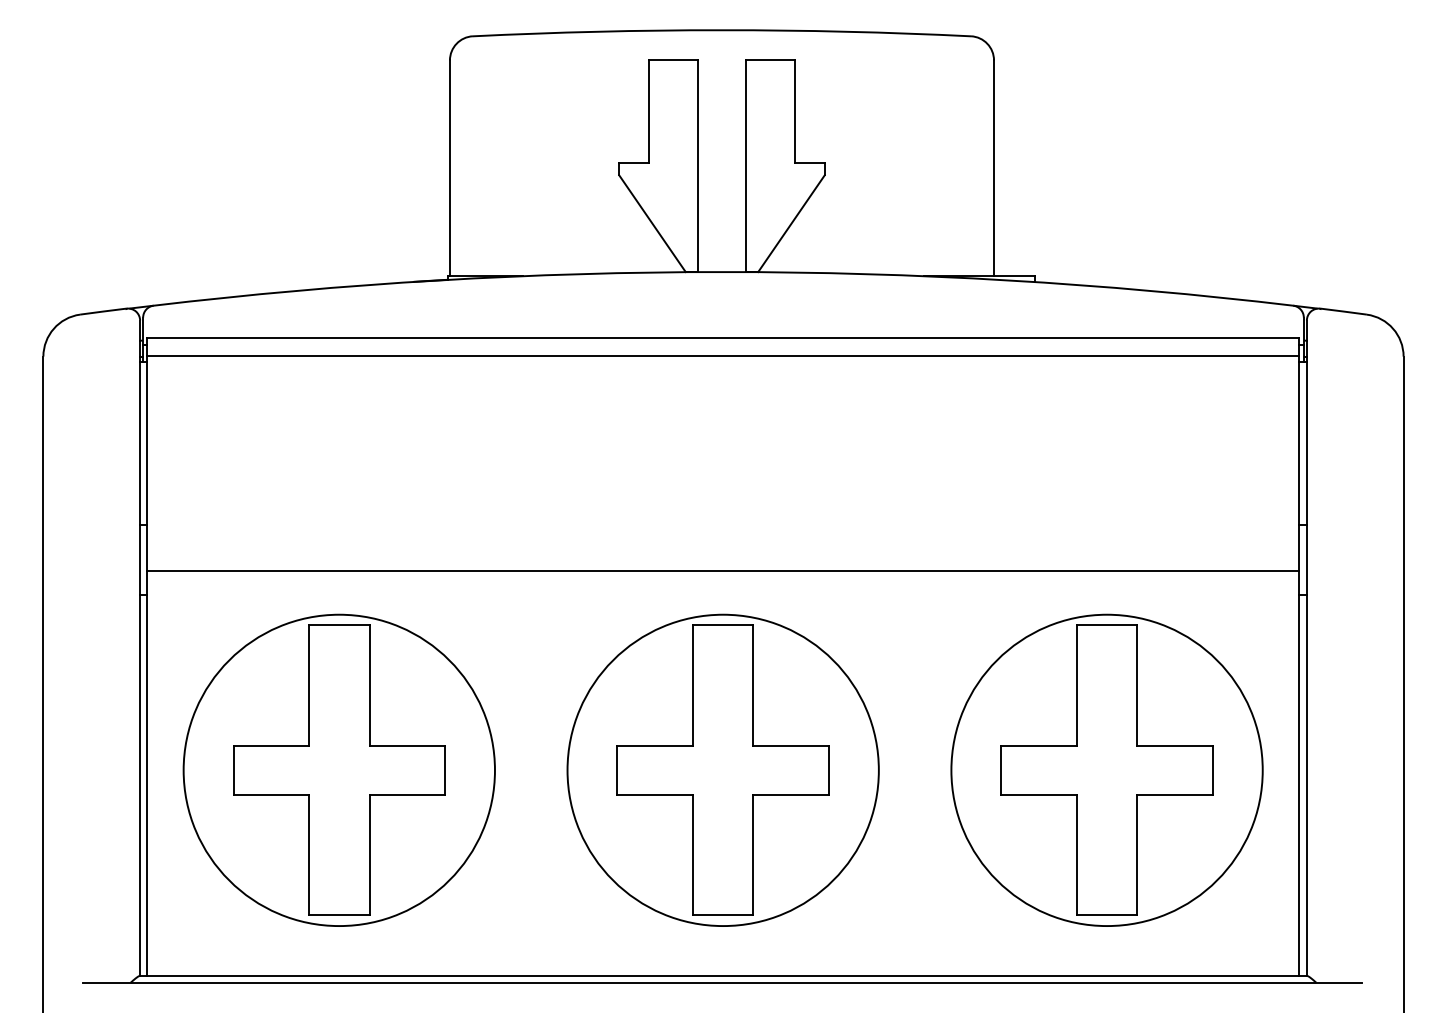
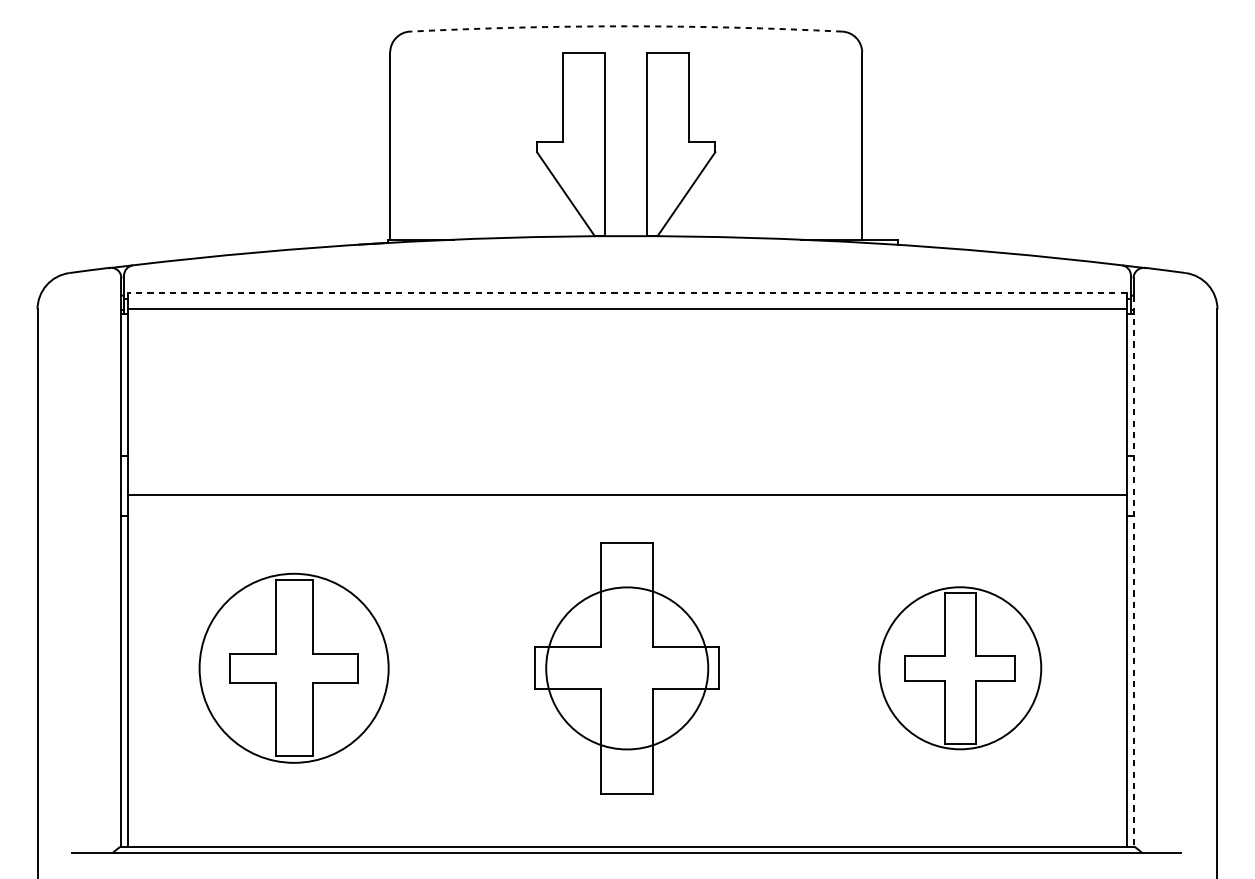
arc: (721, 30) -> (625, 26), solid -> dashed
line: (723, 338) -> (627, 293), solid -> dashed
line: (1306, 659) -> (1133, 572), solid -> dashed
part: (338, 769) -> (293, 667), size x0.7
part: (1106, 769) -> (959, 667), size x0.6
circle: (722, 770) -> (626, 668), size x0.6

